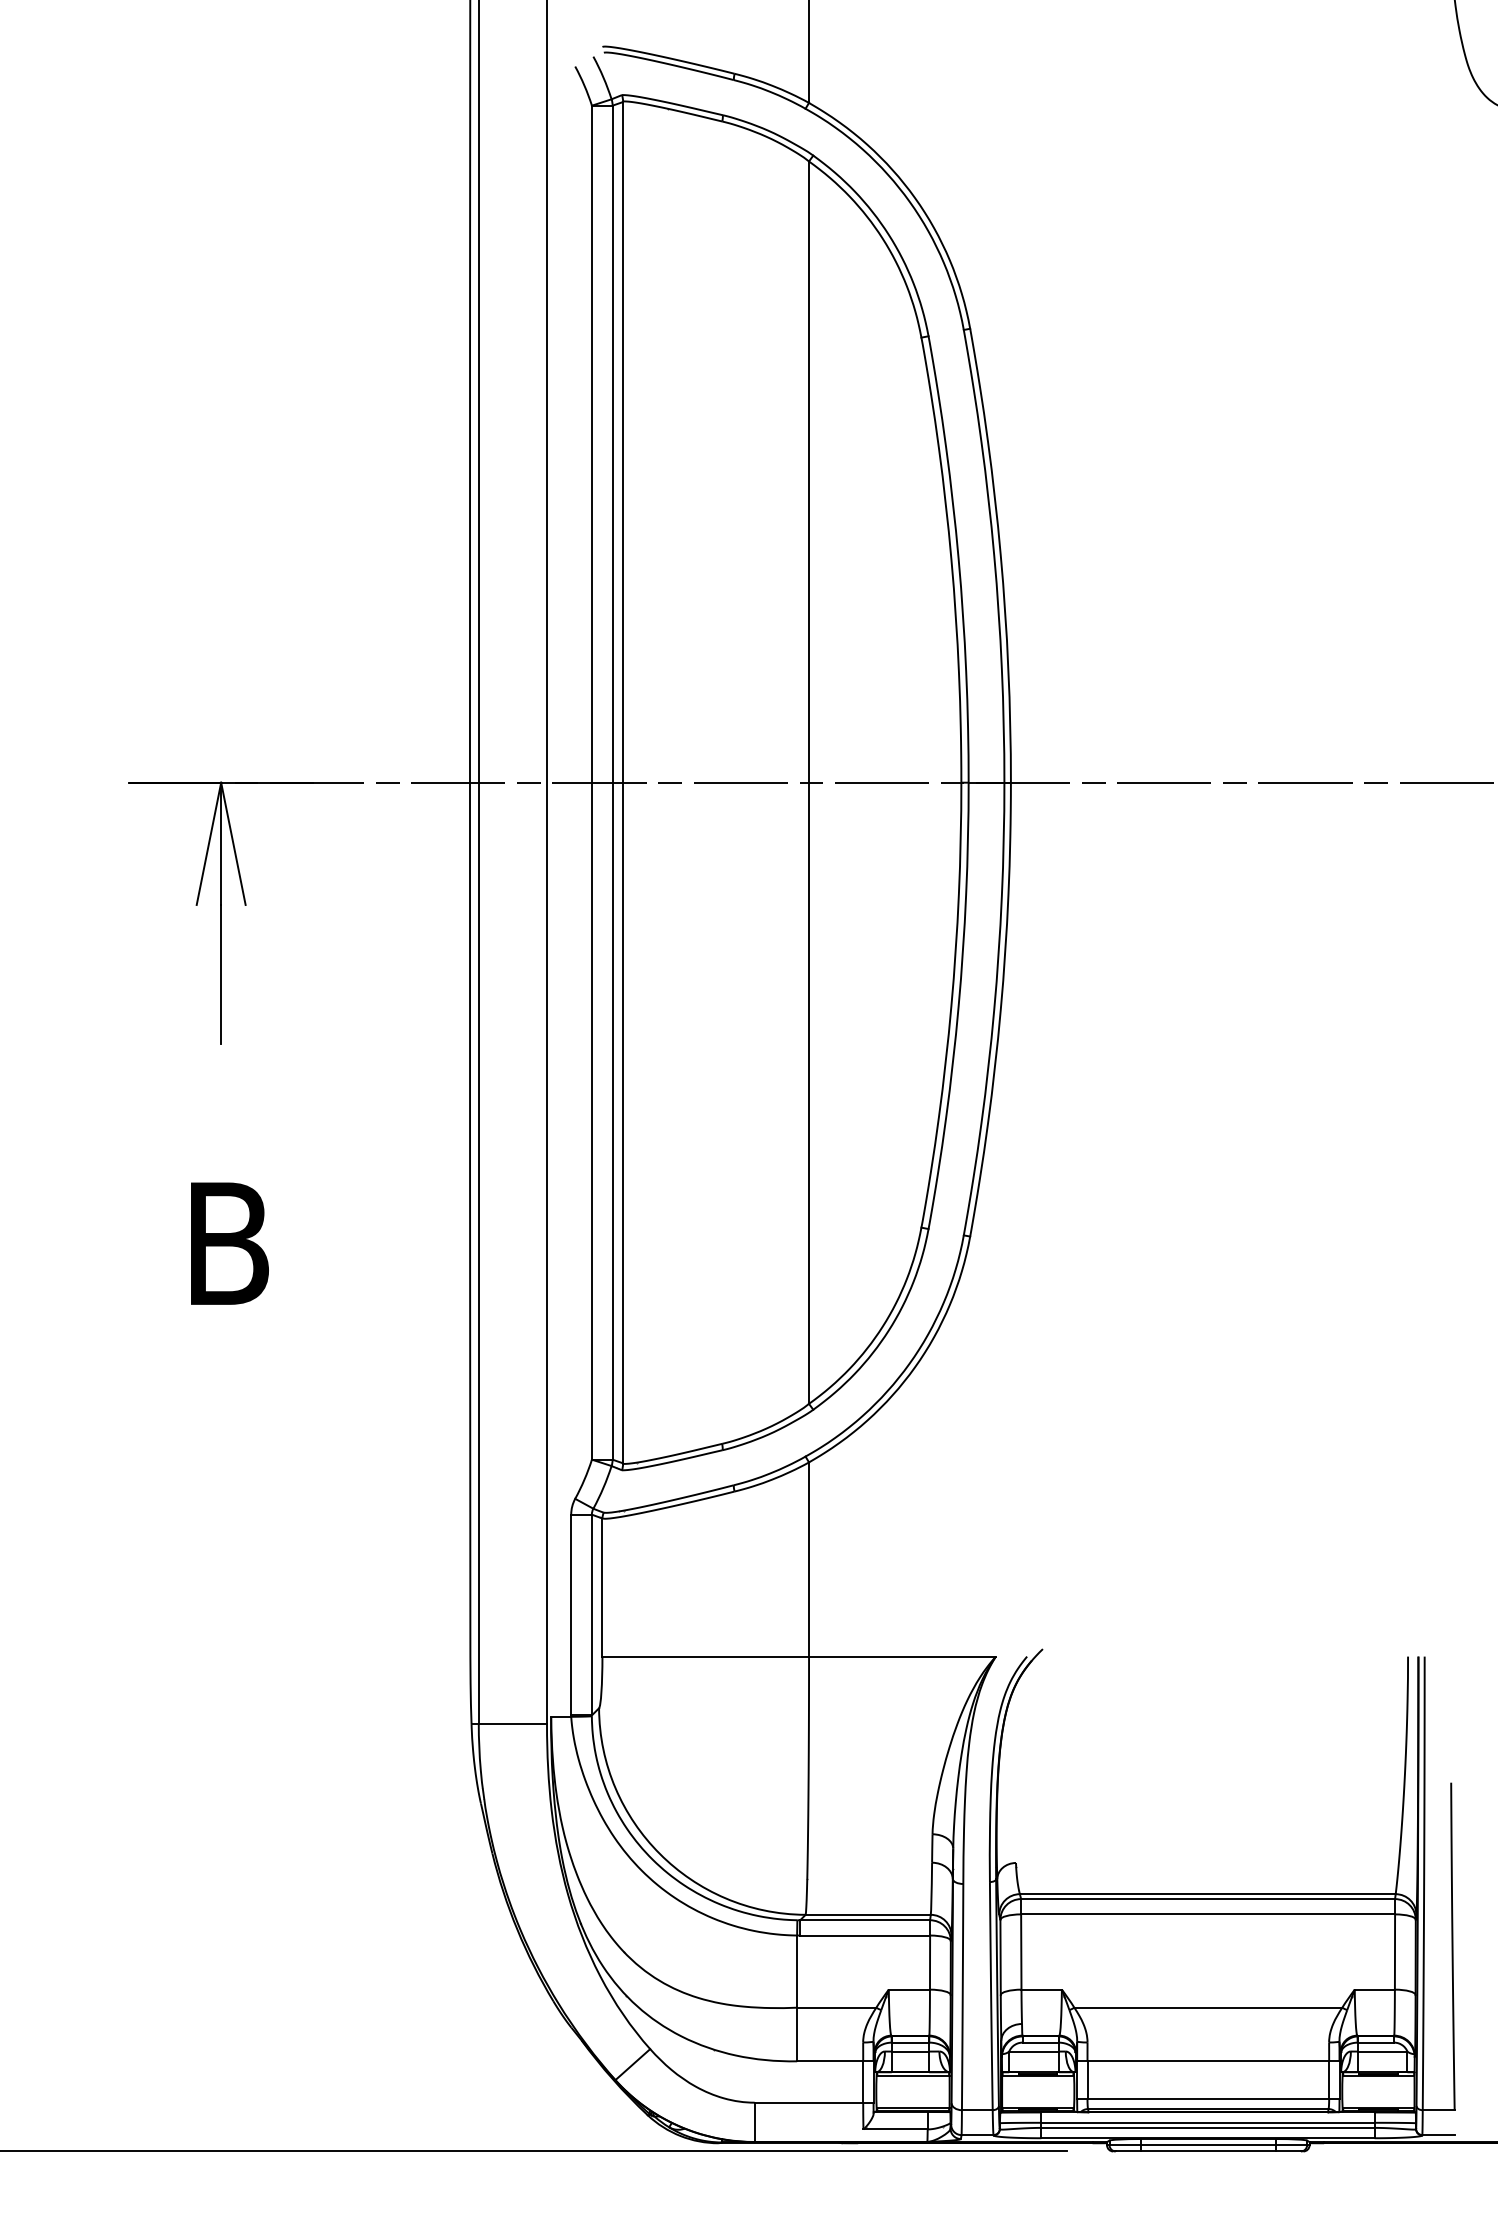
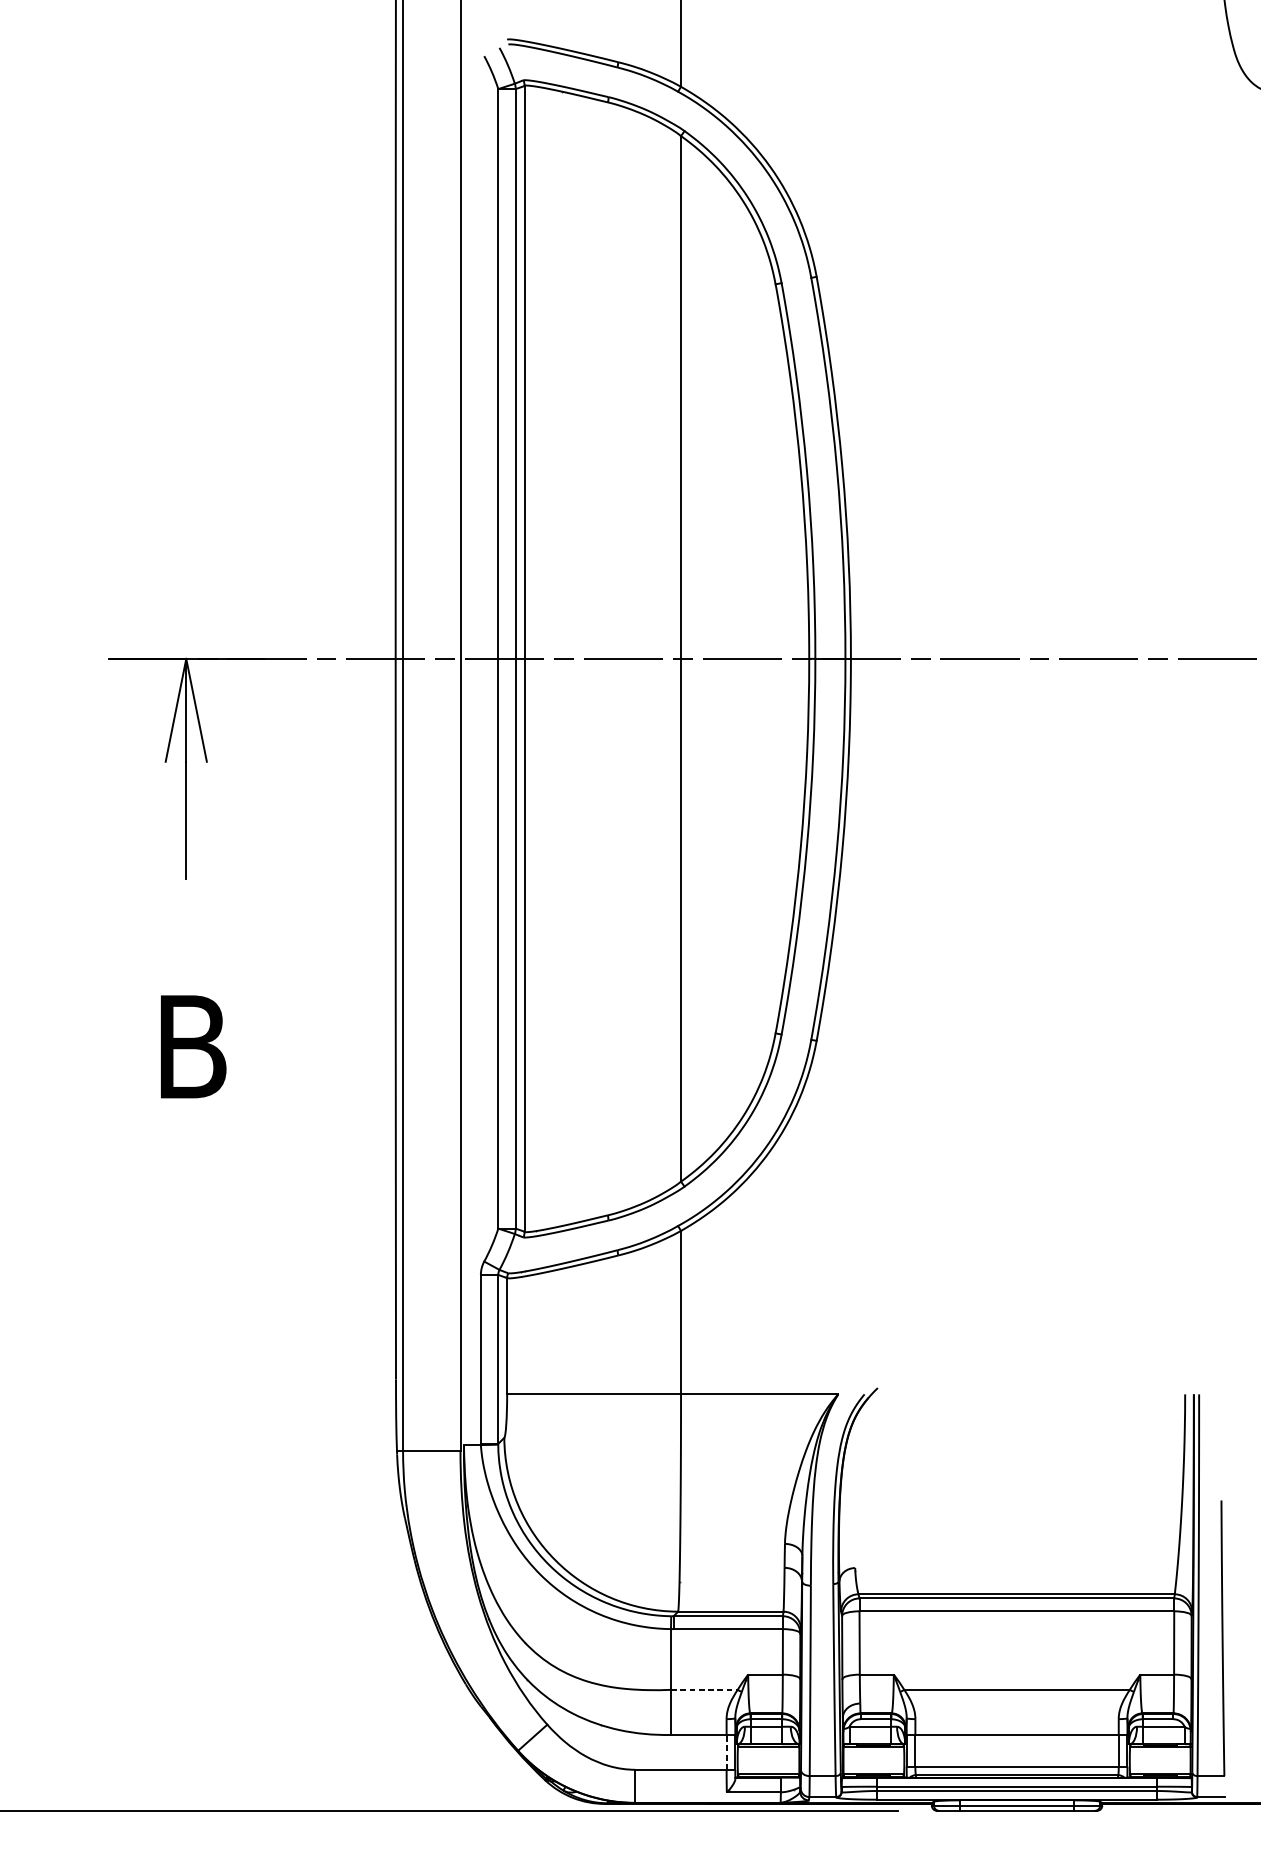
line: (836, 2007) -> (704, 1689), solid -> dashed
line: (863, 2082) -> (726, 1752), solid -> dashed

